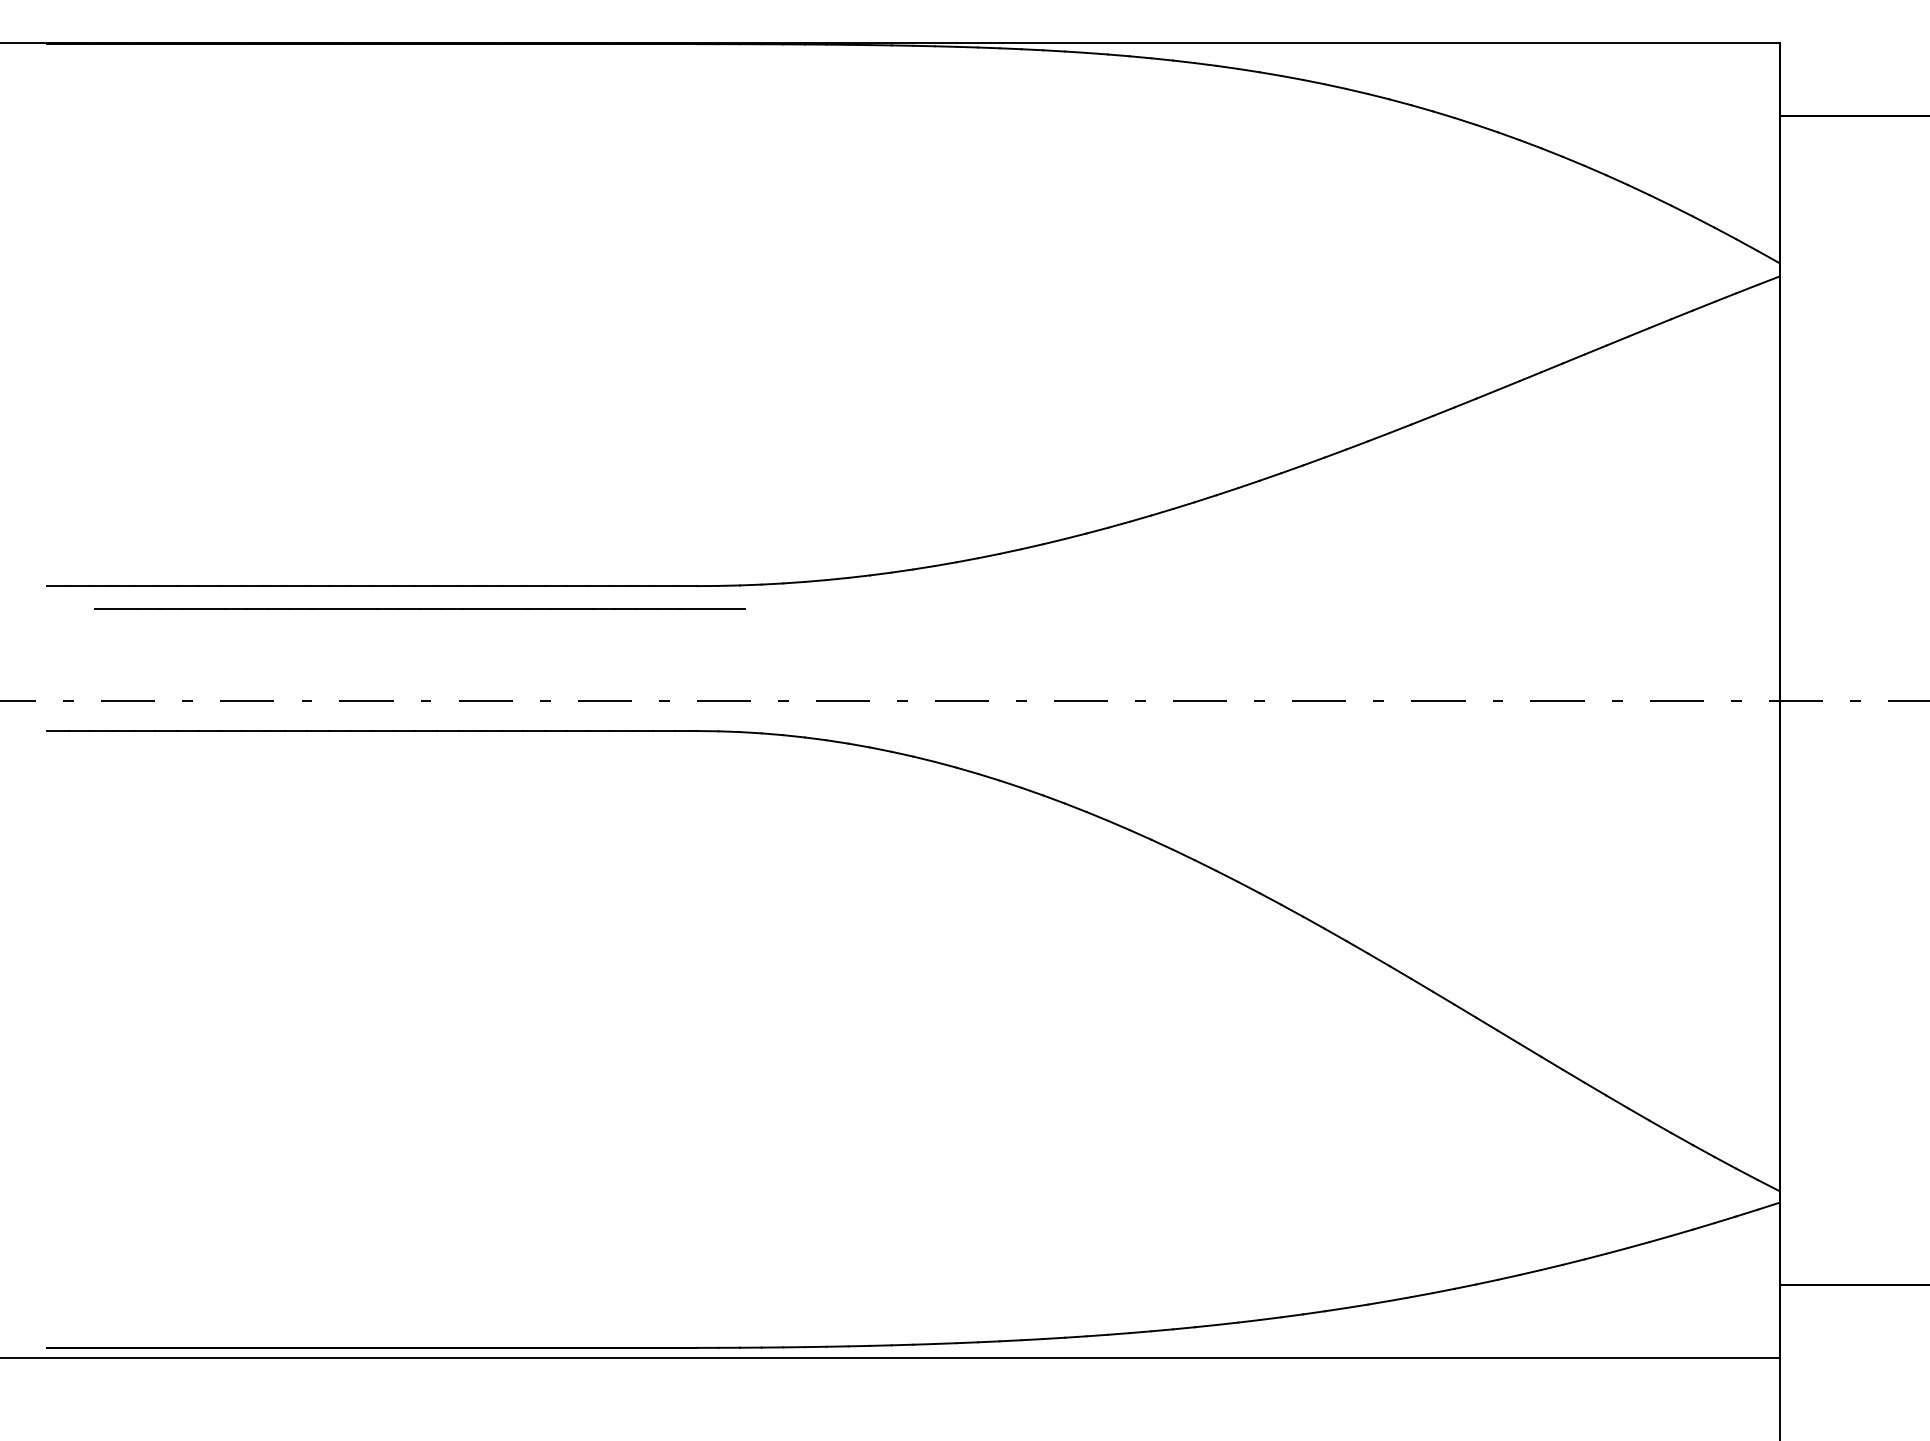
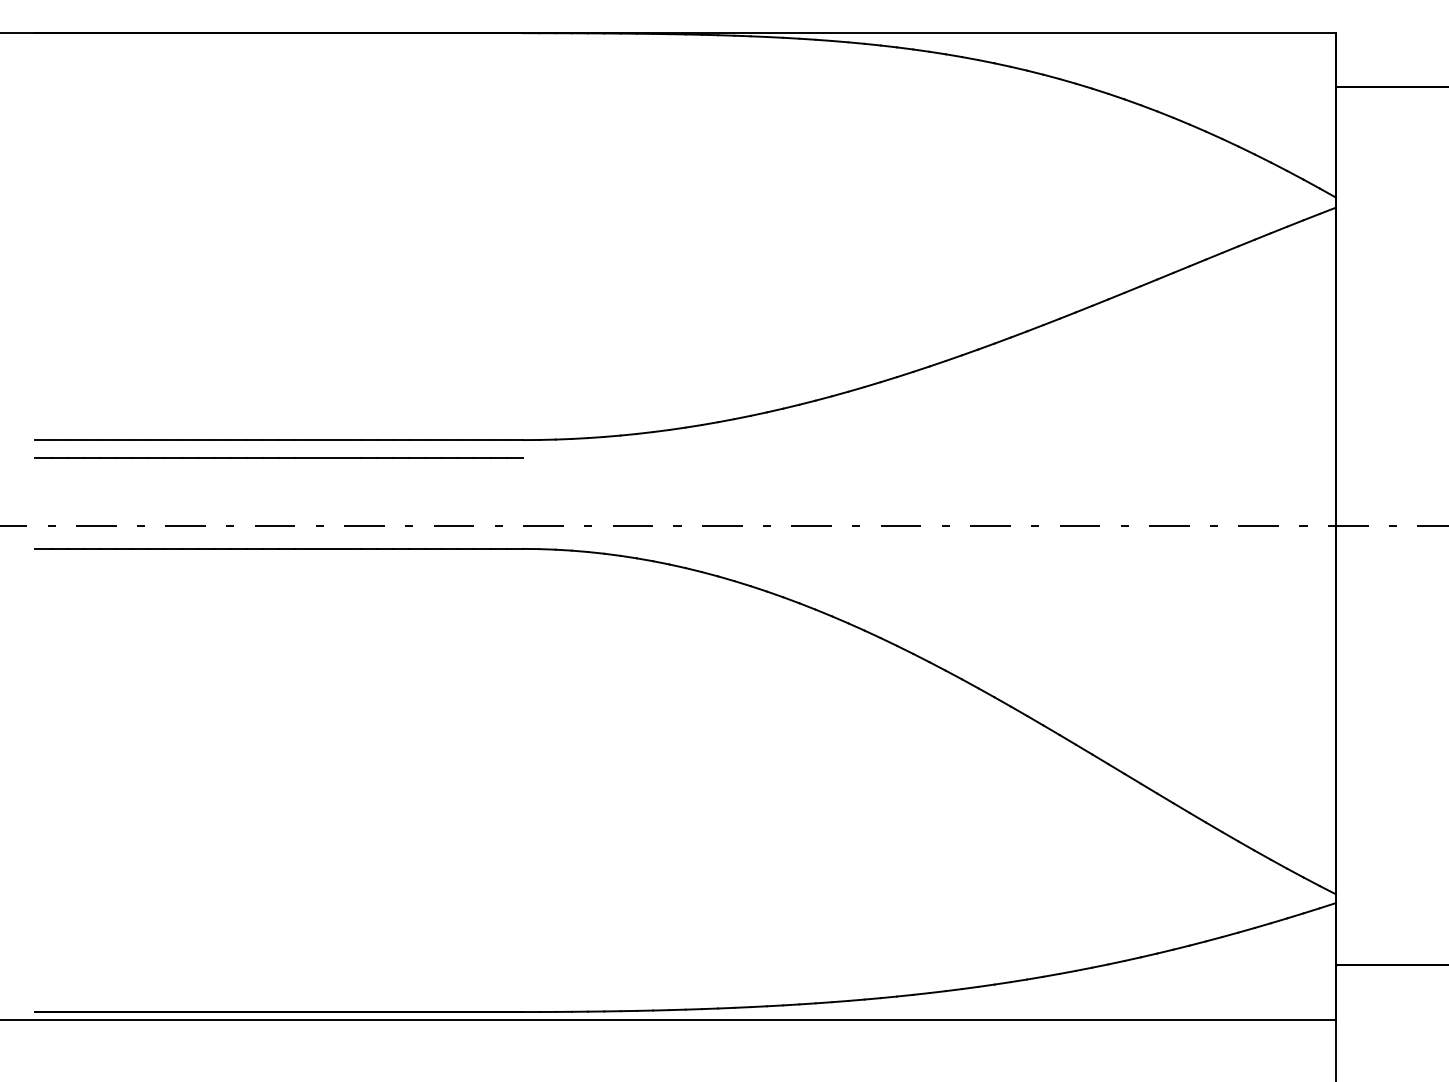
line: (419, 608) -> (278, 456), moved

